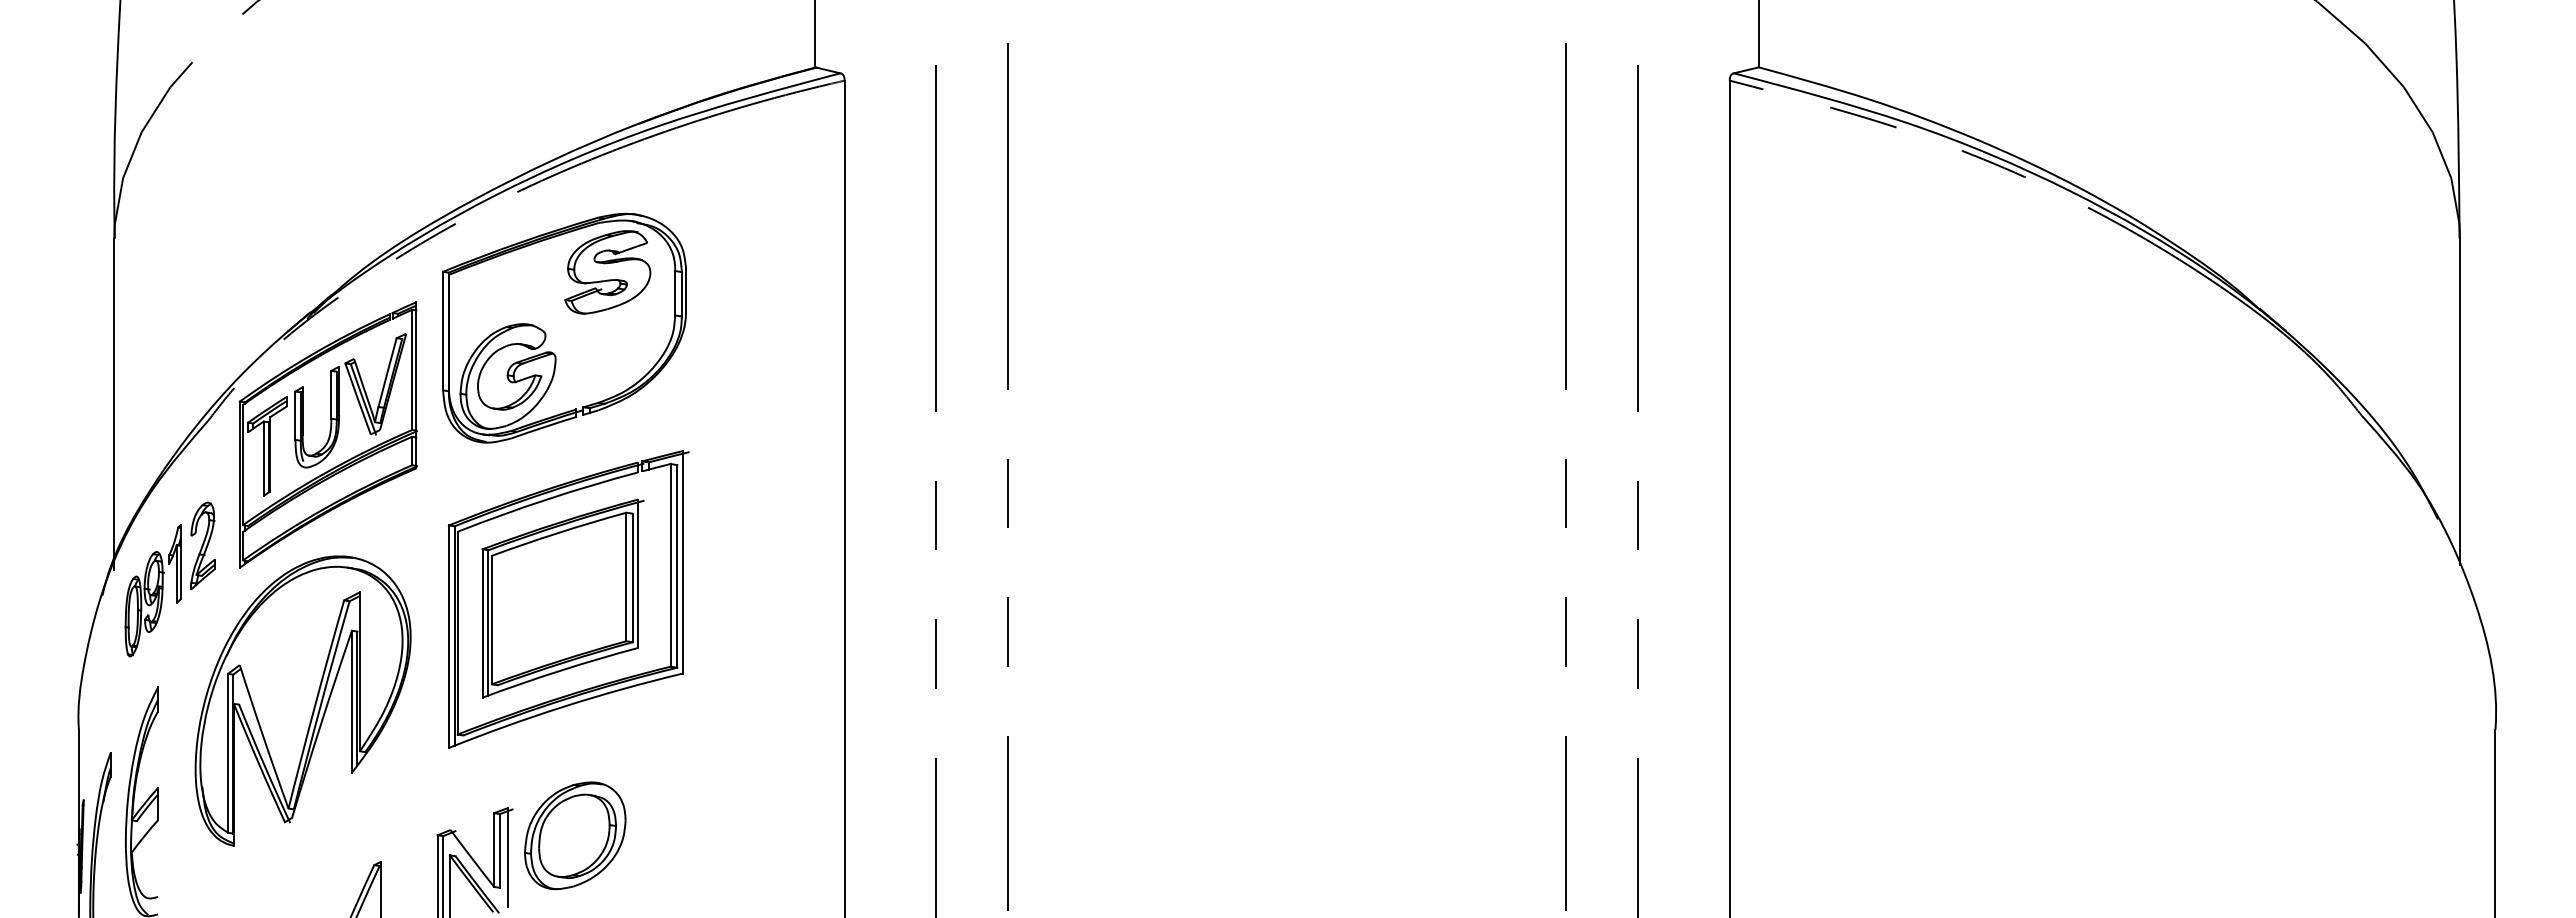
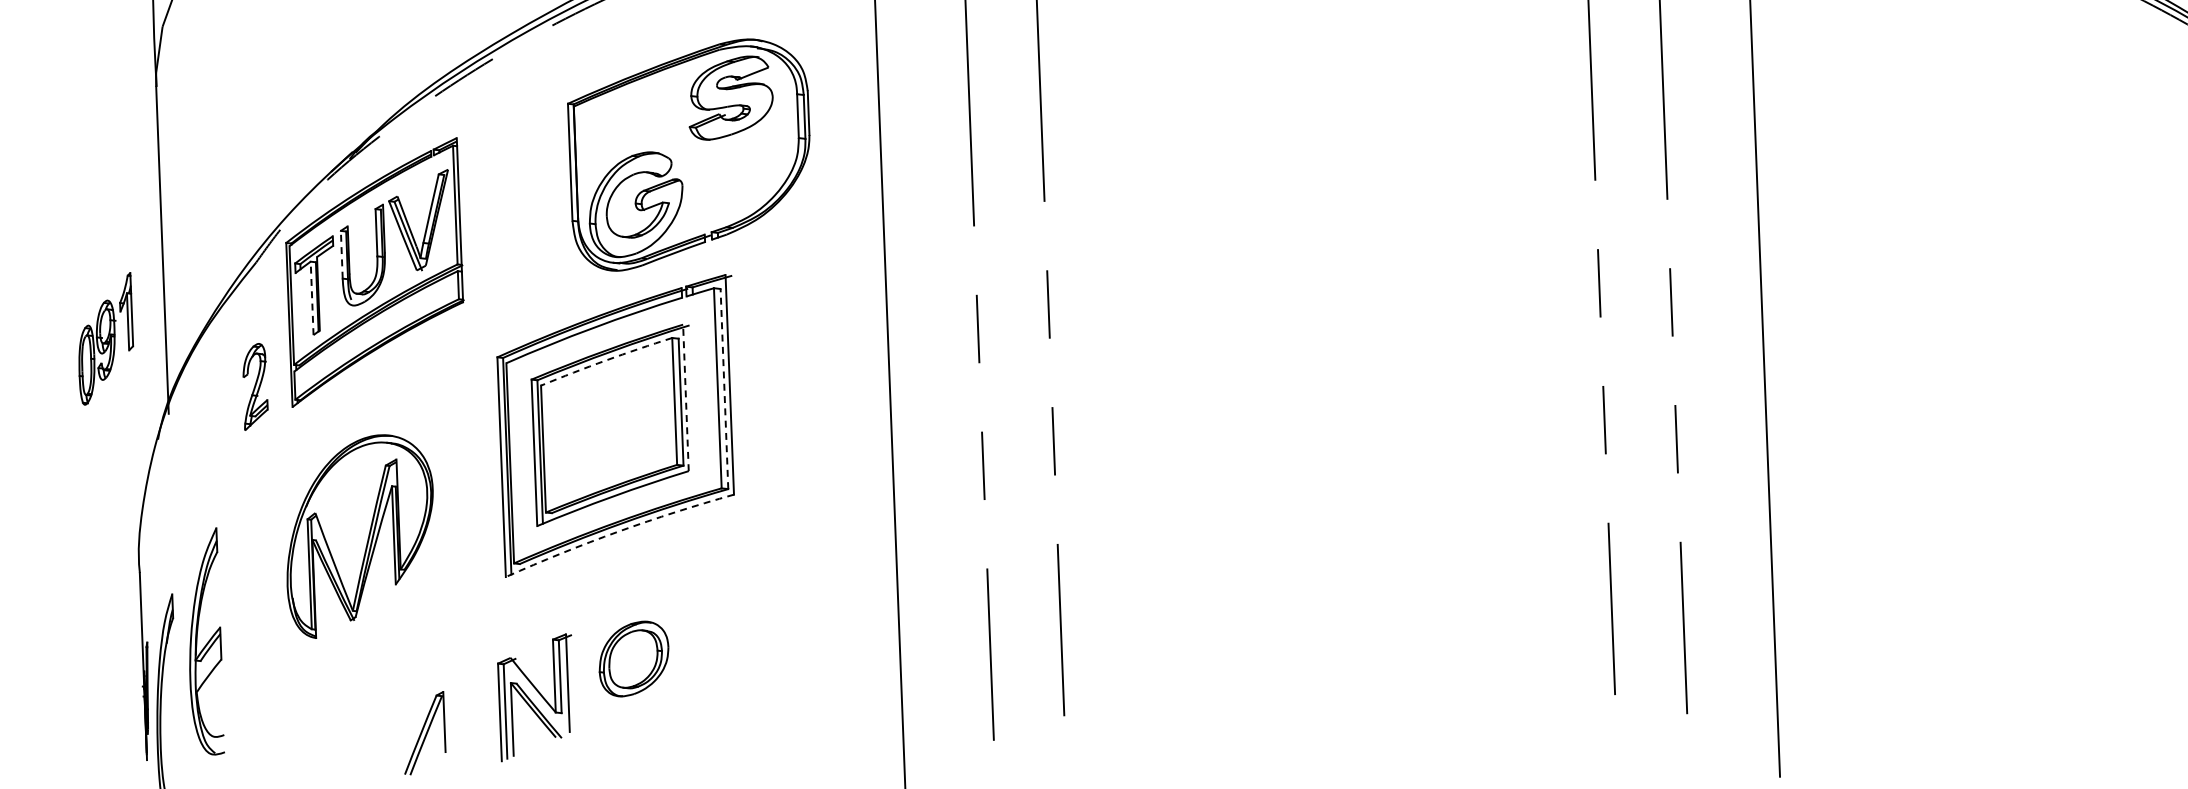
part: (564, 327) -> (689, 154), moved
line: (295, 415) -> (341, 254), solid -> dashed
line: (263, 458) -> (311, 298), solid -> dashed
arc: (558, 532) -> (605, 360), solid -> dashed
line: (677, 565) -> (724, 388), solid -> dashed
line: (637, 573) -> (685, 397), solid -> dashed
part: (152, 590) -> (104, 338), moved
part: (302, 700) -> (359, 535), size x0.7
arc: (564, 706) -> (618, 531), solid -> dashed
part: (575, 835) -> (634, 658), size x0.7

